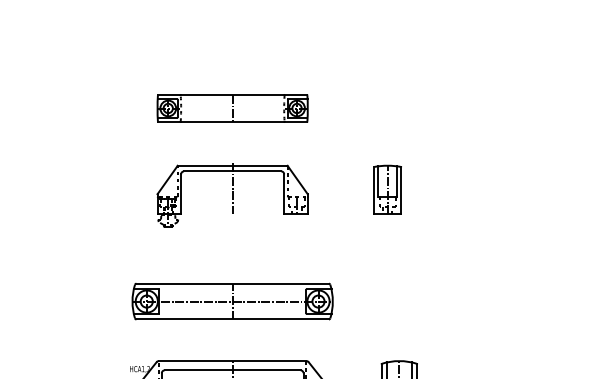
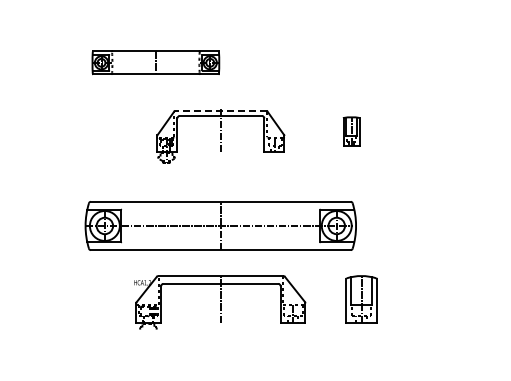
part: (232, 108) -> (155, 62), moved
line: (232, 166) -> (220, 111), solid -> dashed
part: (387, 189) -> (351, 131), size x0.7
part: (232, 301) -> (220, 225), size x1.6

